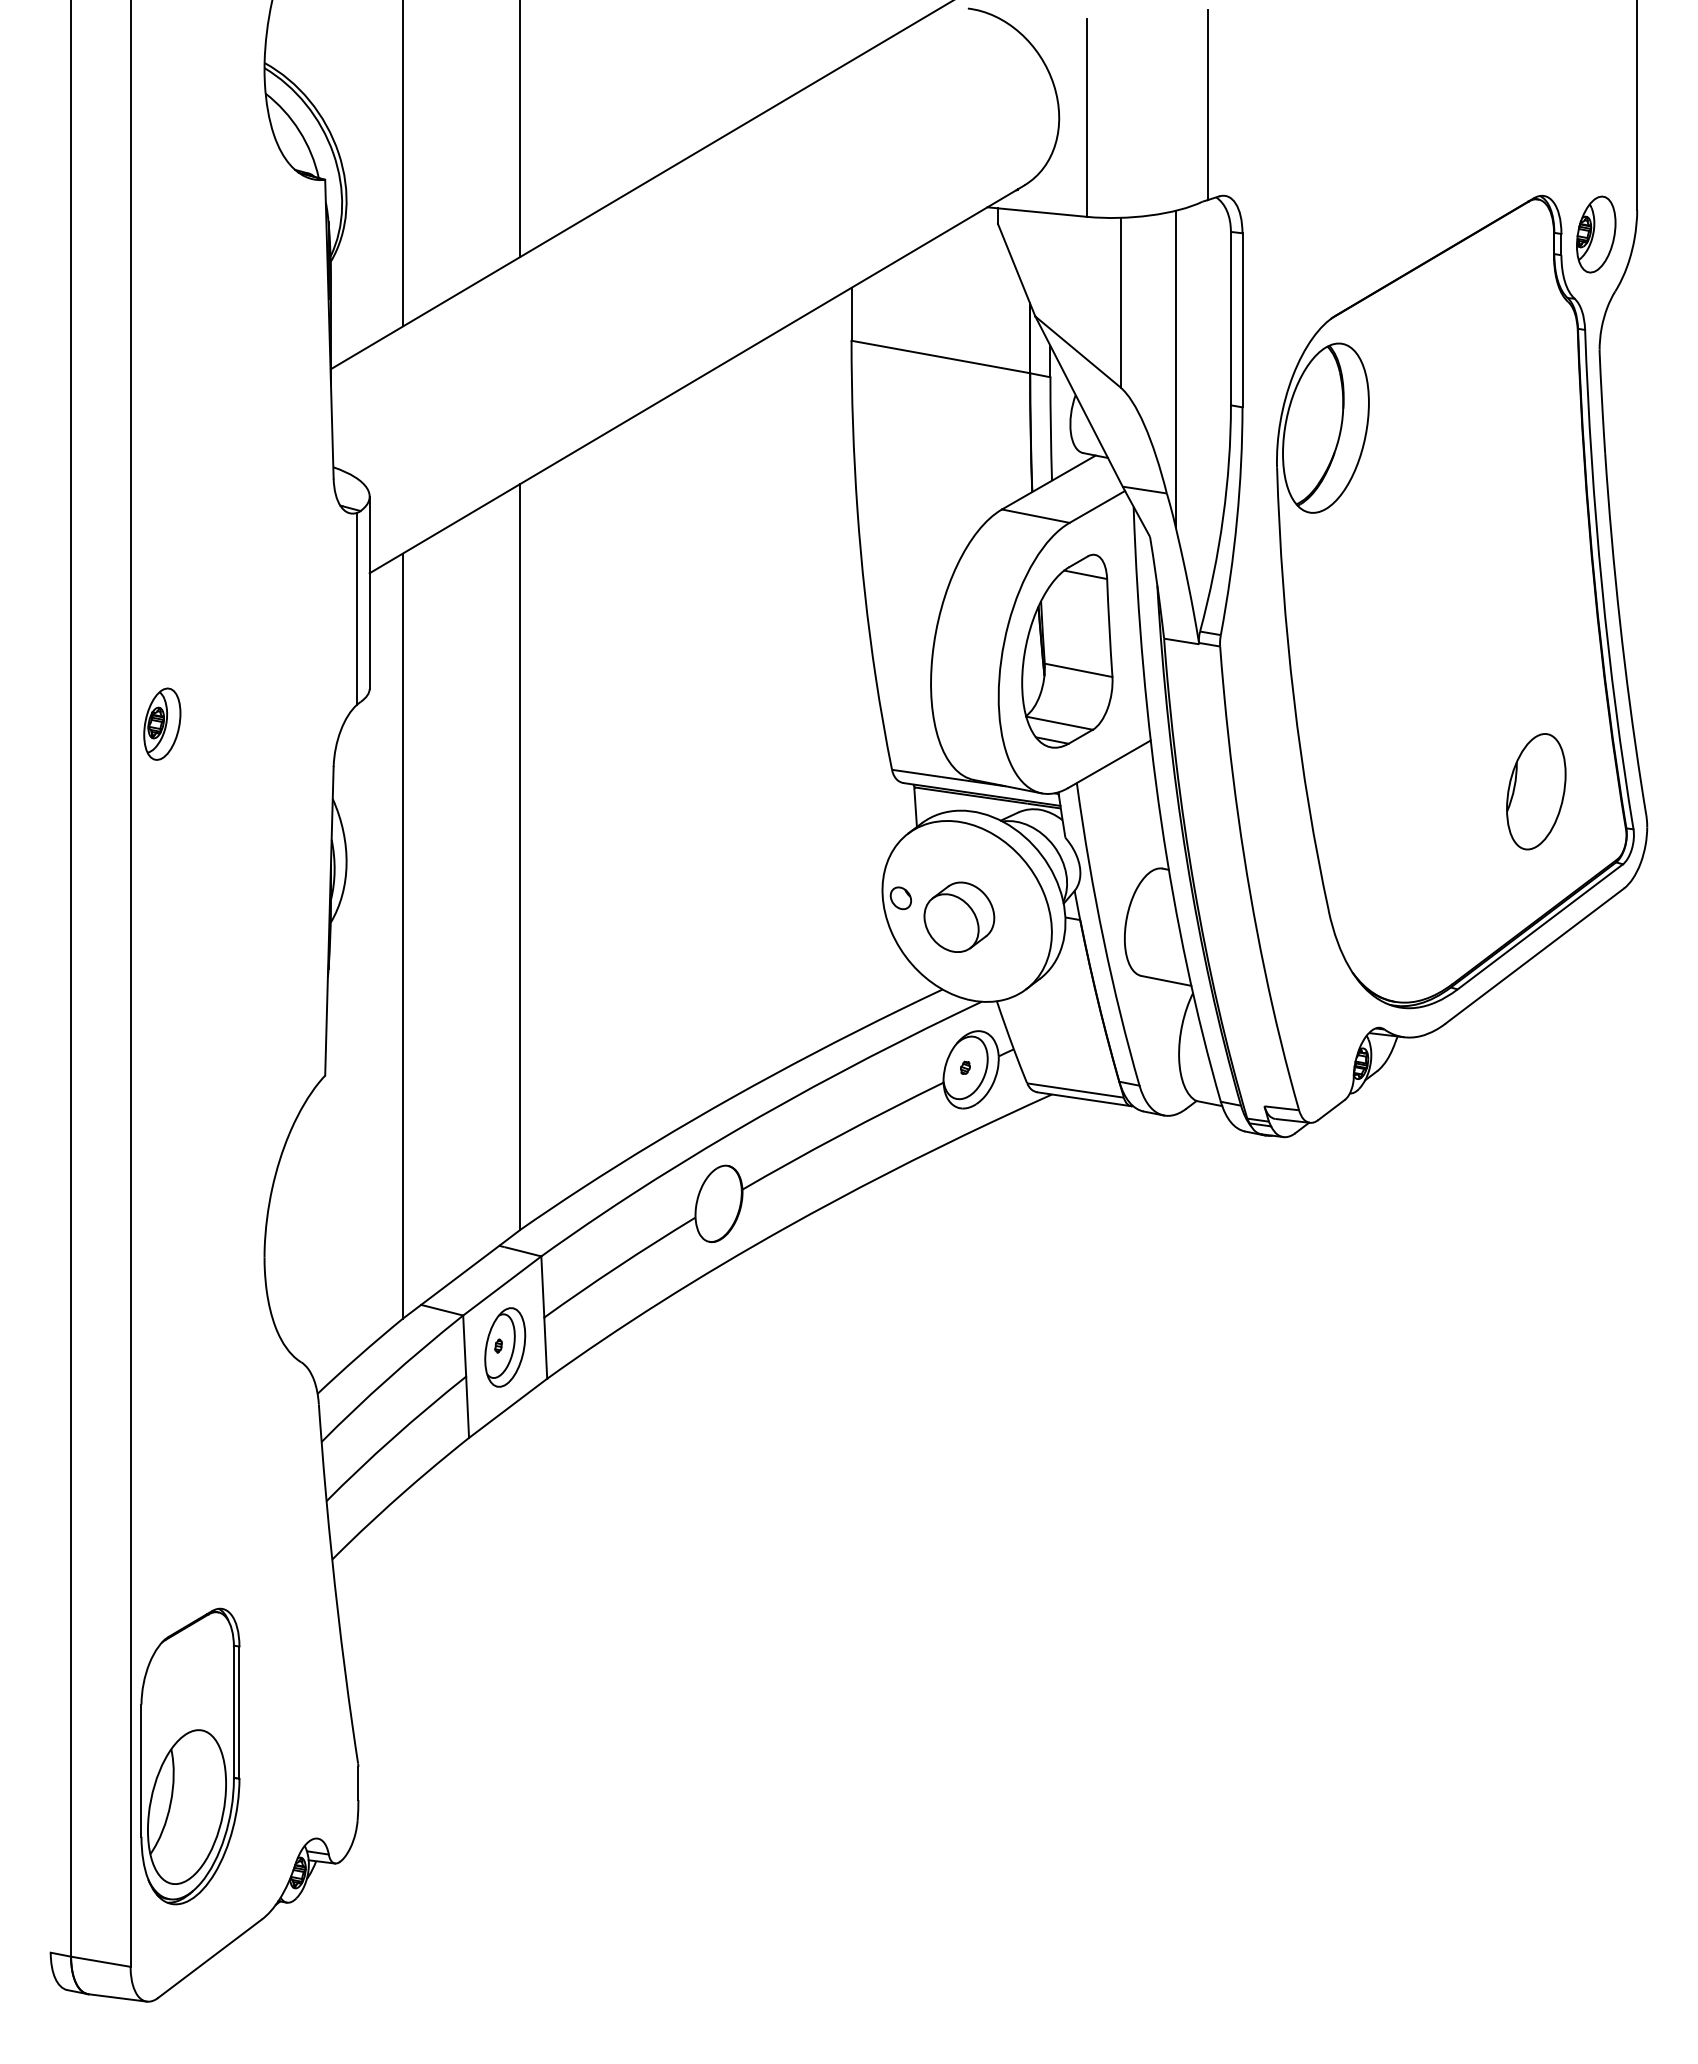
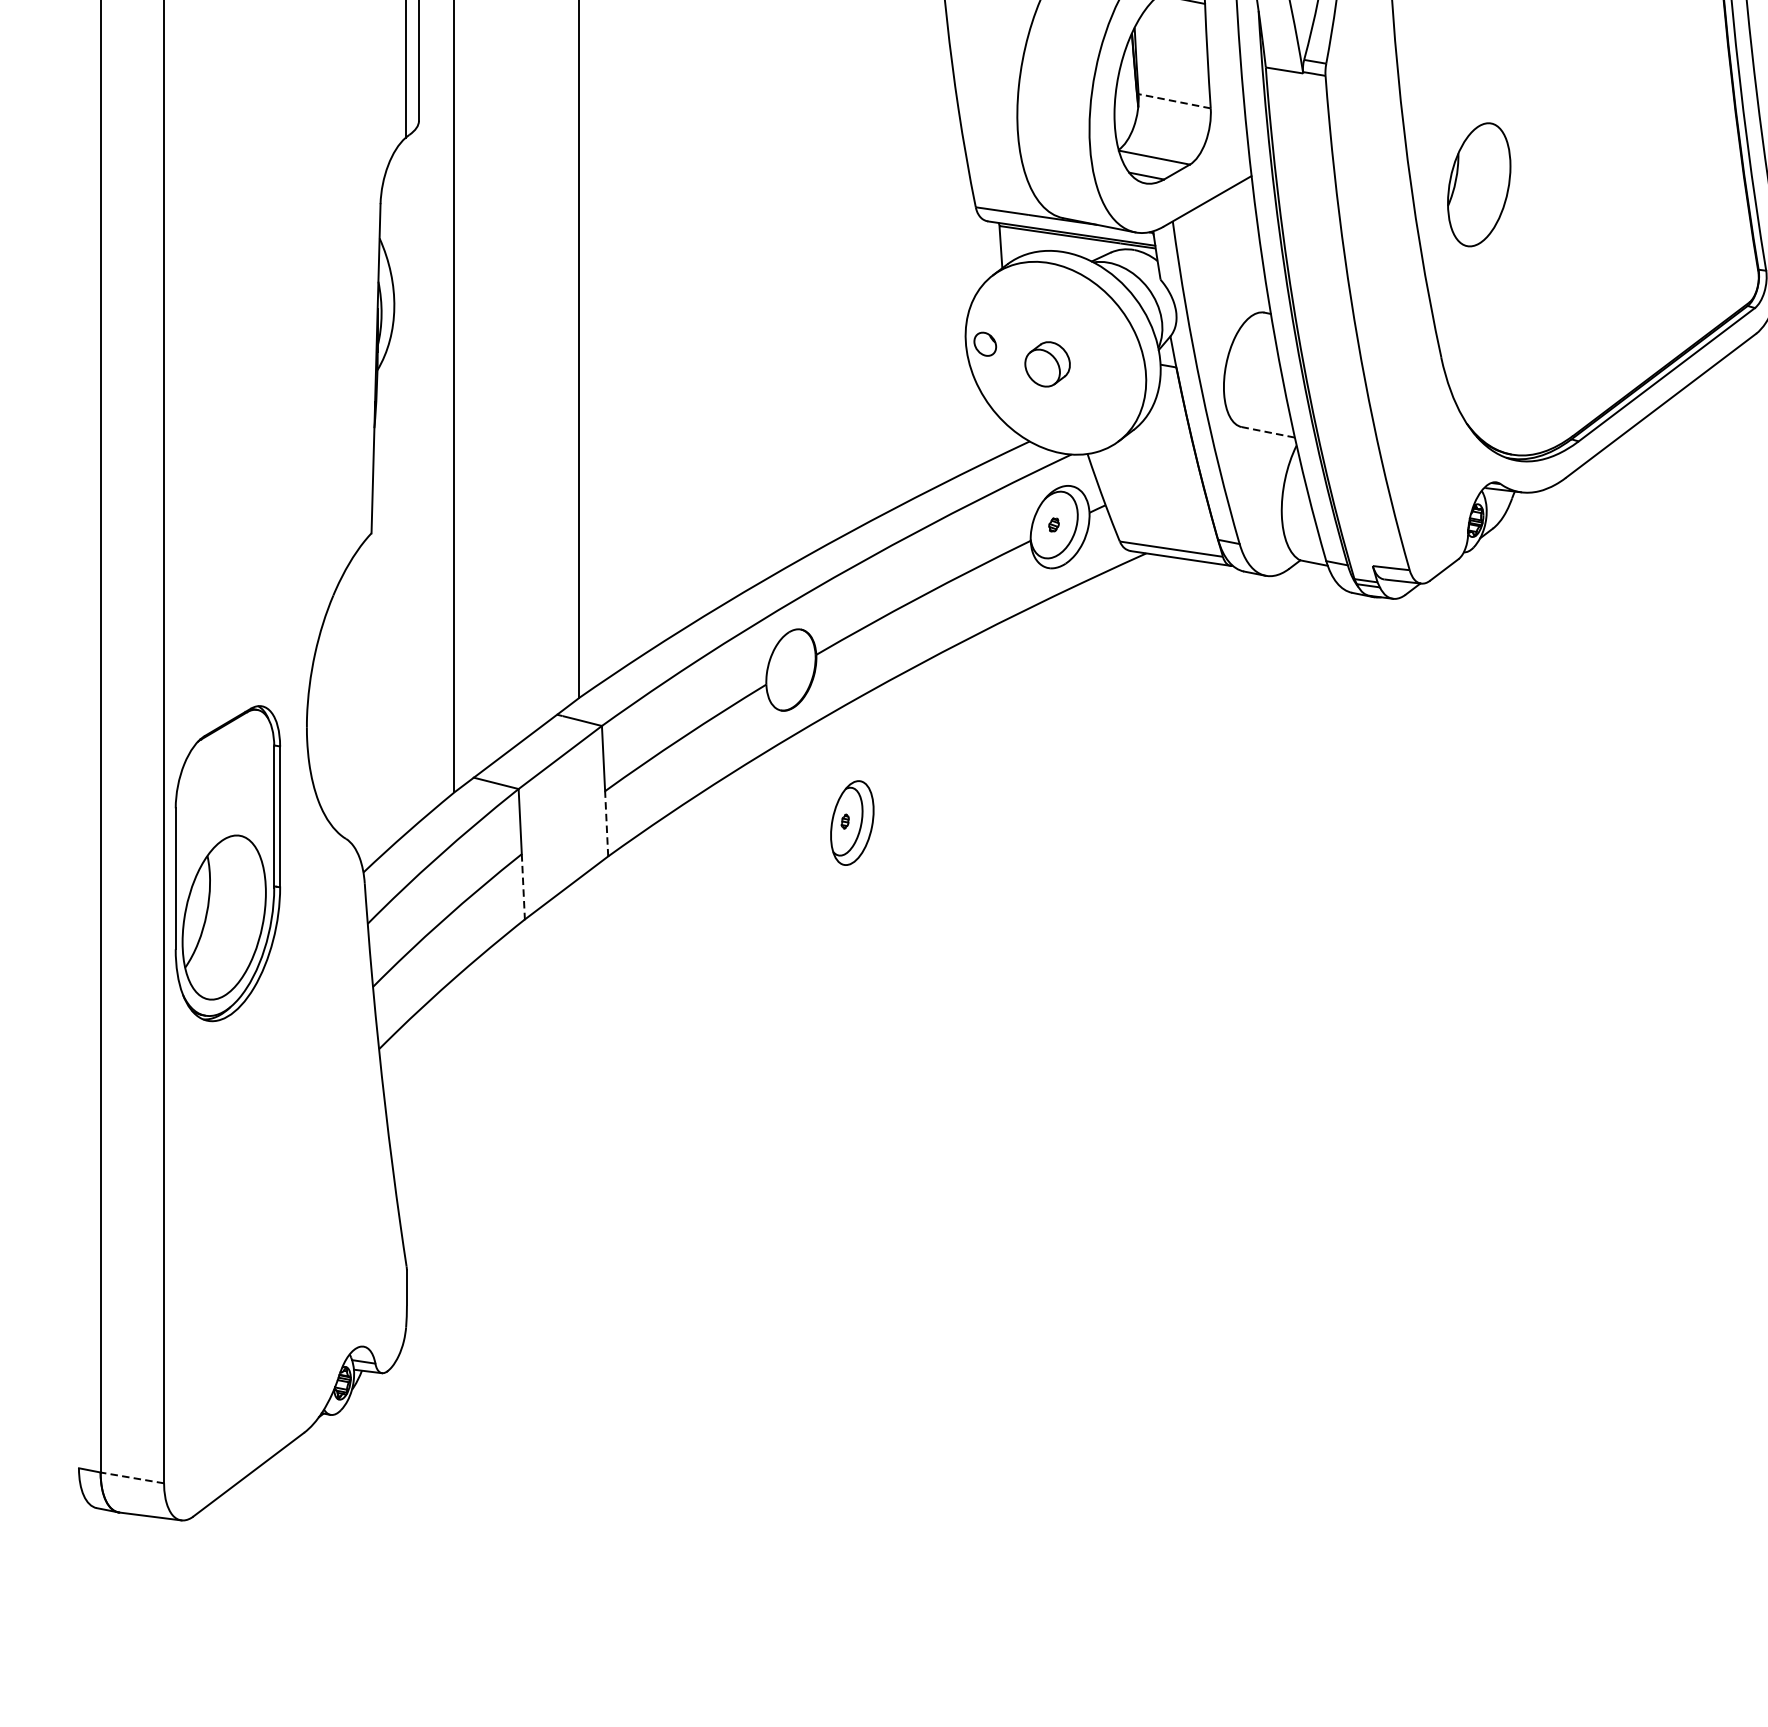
line: (1078, 670) -> (1174, 101), solid -> dashed
part: (162, 723) -> (198, 157), removed
part: (1536, 791) -> (1479, 184), moved
part: (959, 916) -> (1047, 363), size x0.6
line: (1165, 980) -> (1267, 431), solid -> dashed
part: (505, 1347) -> (852, 823), moved
line: (545, 1348) -> (606, 824), solid -> dashed
line: (467, 1407) -> (523, 887), solid -> dashed
part: (190, 1756) -> (227, 863), moved
line: (100, 1961) -> (132, 1477), solid -> dashed

